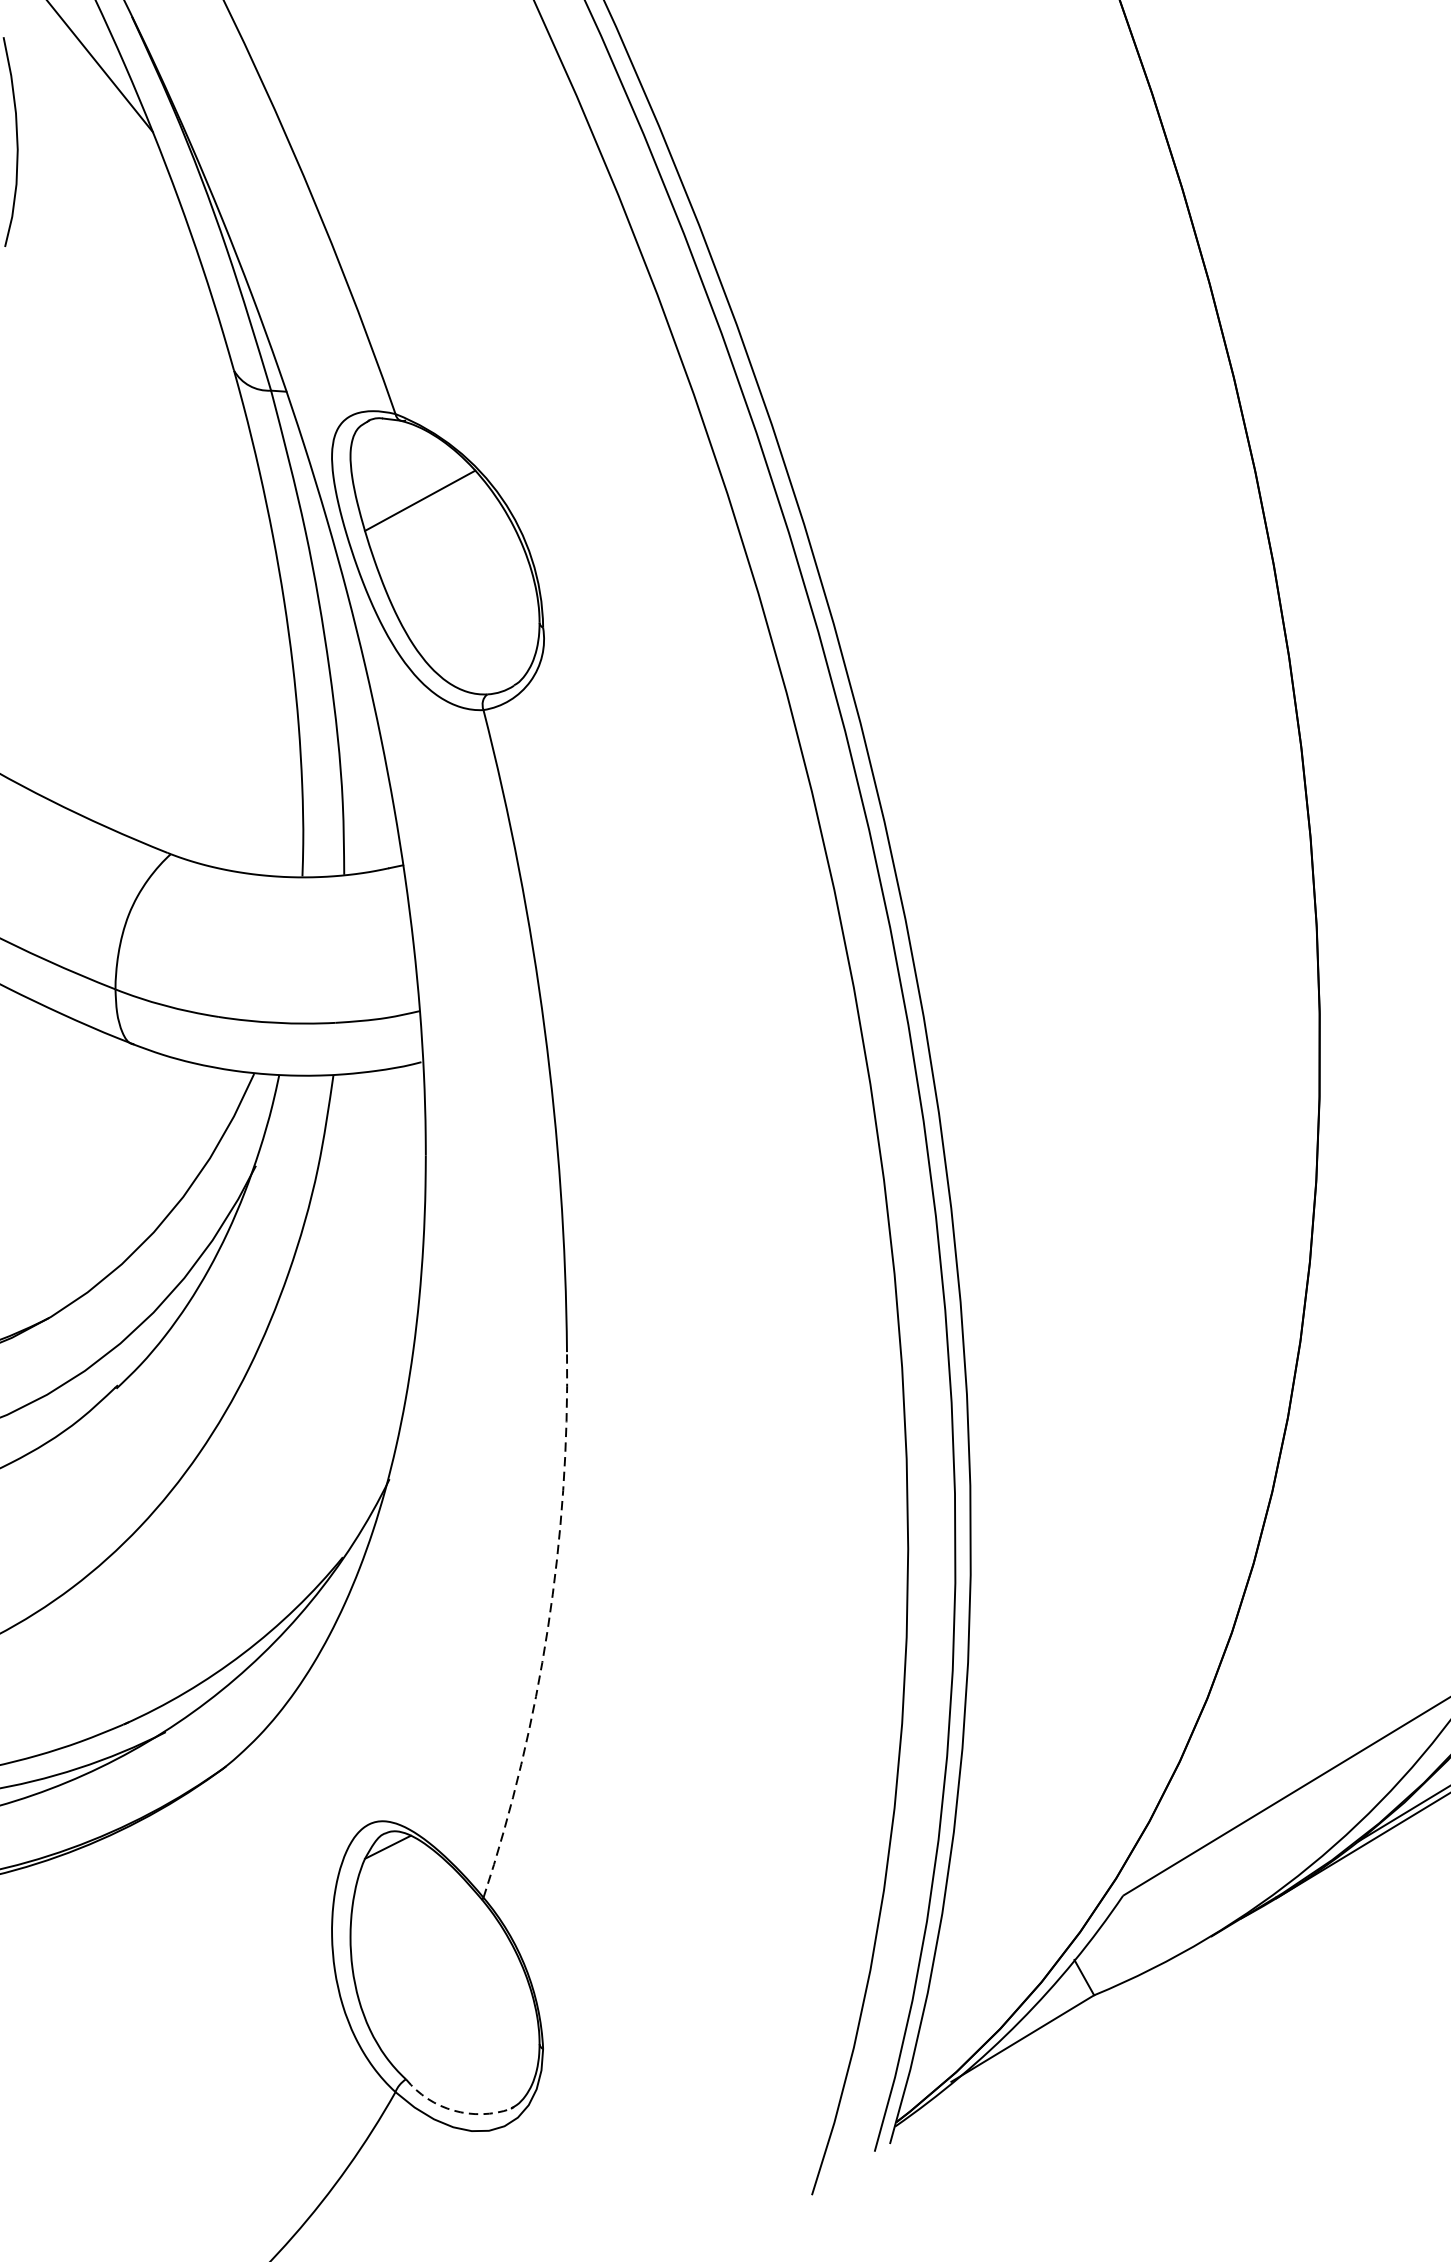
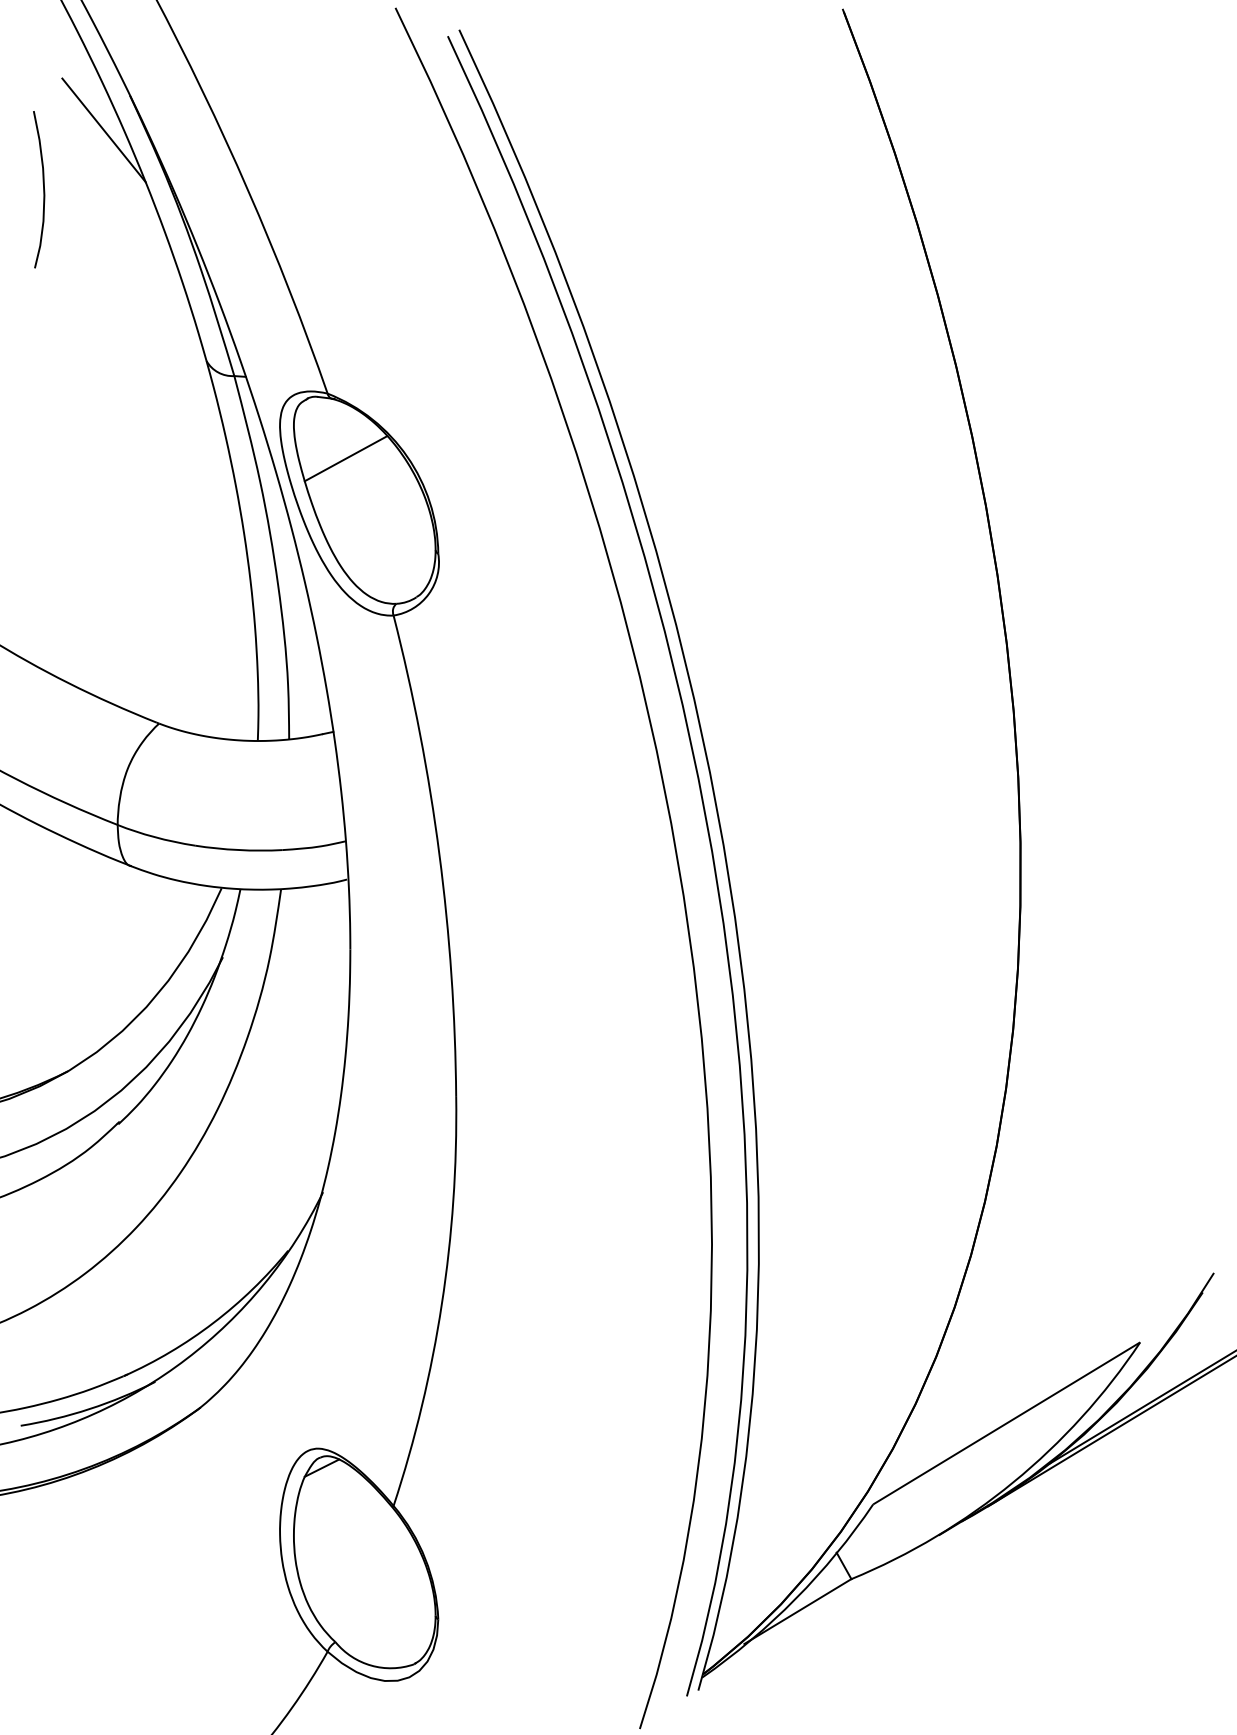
arc: (547, 1628) -> (441, 1304), dashed -> solid
arc: (454, 2110) -> (371, 1665), dashed -> solid

